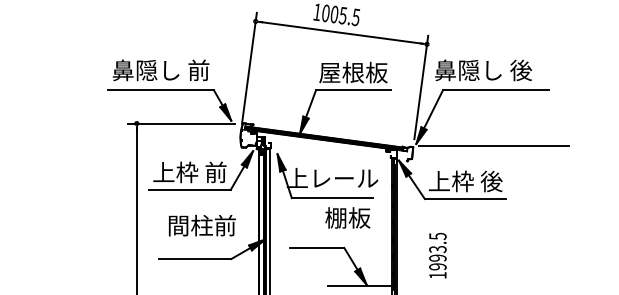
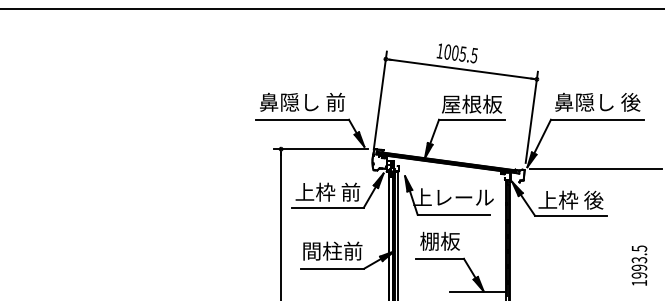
text: (483, 69) -> (597, 101), moved
text: (347, 216) -> (439, 240), moved
text: (201, 224) -> (332, 250), moved
text: (437, 255) -> (639, 265), moved

